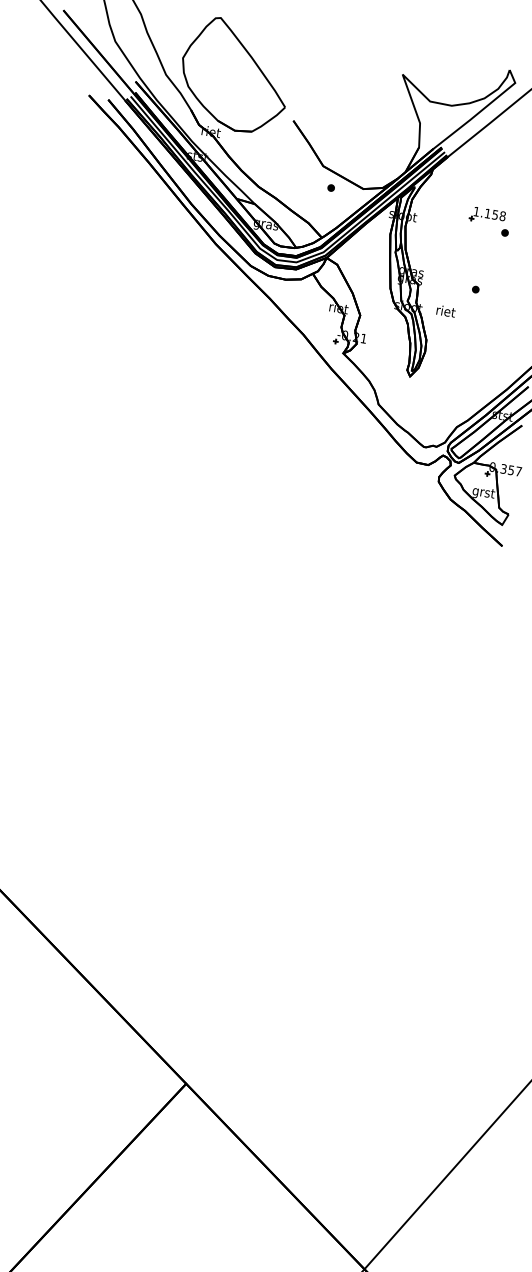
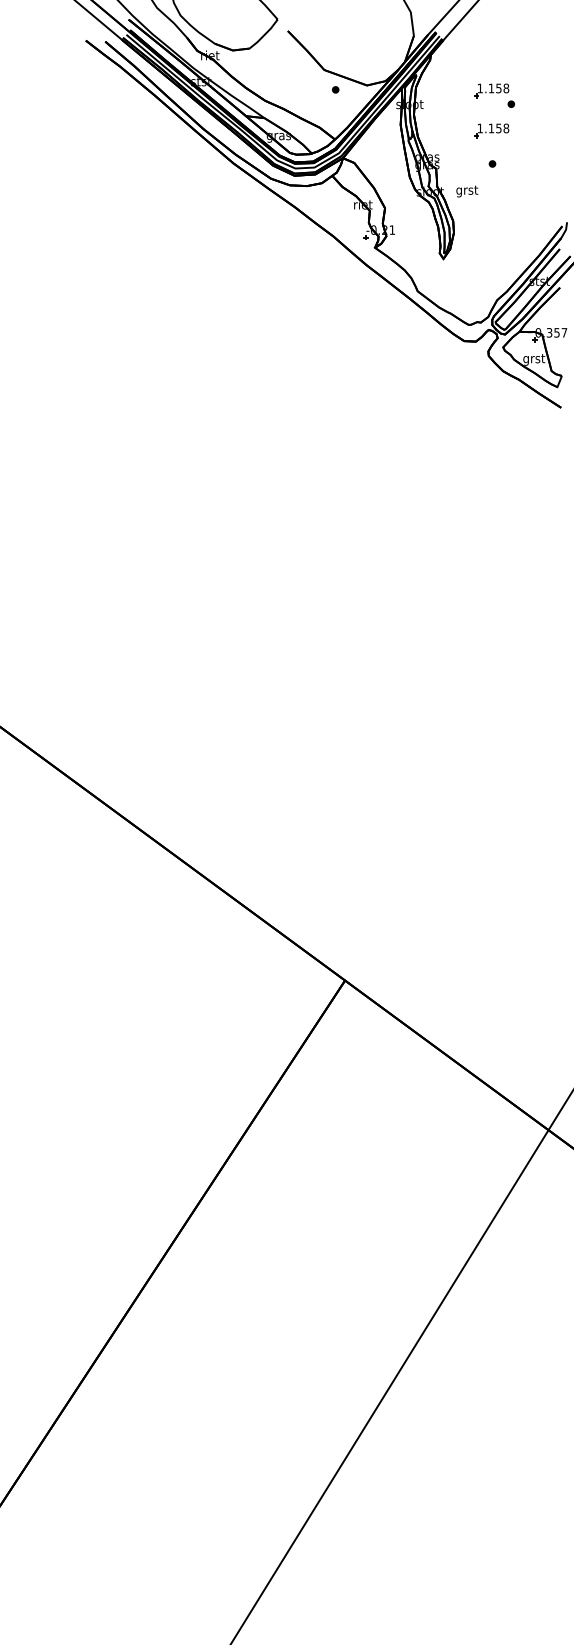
part: (480, 255) -> (491, 130), added
text: (445, 312) -> (467, 191), riet -> grst

